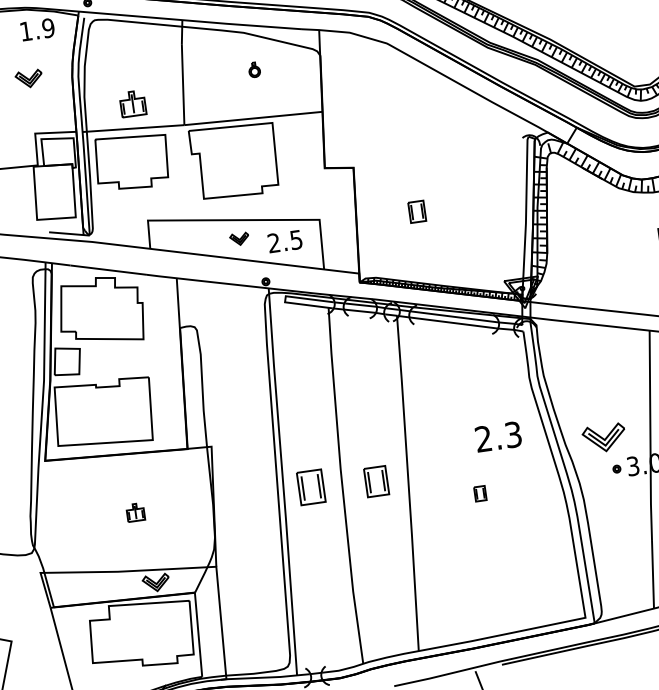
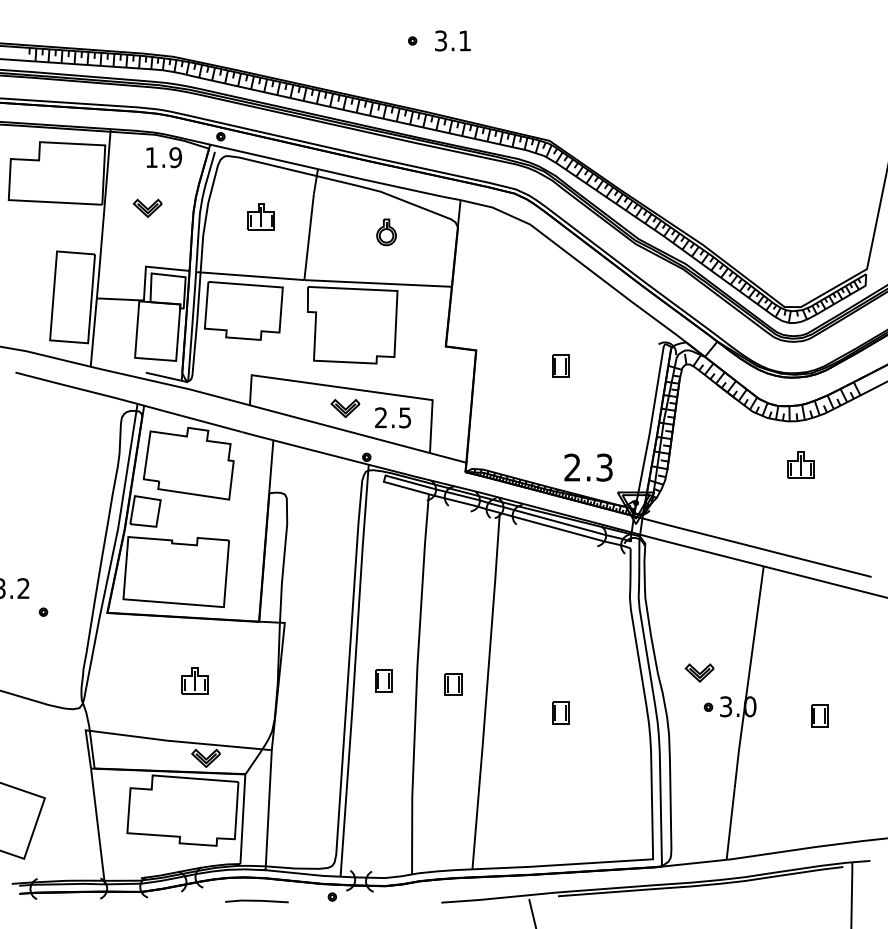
part: (254, 69) -> (386, 232), size x1.67
part: (132, 103) -> (260, 216), moved
part: (416, 211) -> (560, 365), moved
part: (239, 239) -> (345, 408), size x1.43
text: (498, 436) -> (588, 467), moved
part: (603, 437) -> (699, 672), size x0.62
part: (376, 481) -> (453, 684), size x0.71
part: (311, 487) -> (383, 680), size x0.62
part: (479, 493) -> (560, 712), size x1.43
part: (135, 512) -> (194, 680), size x1.43

